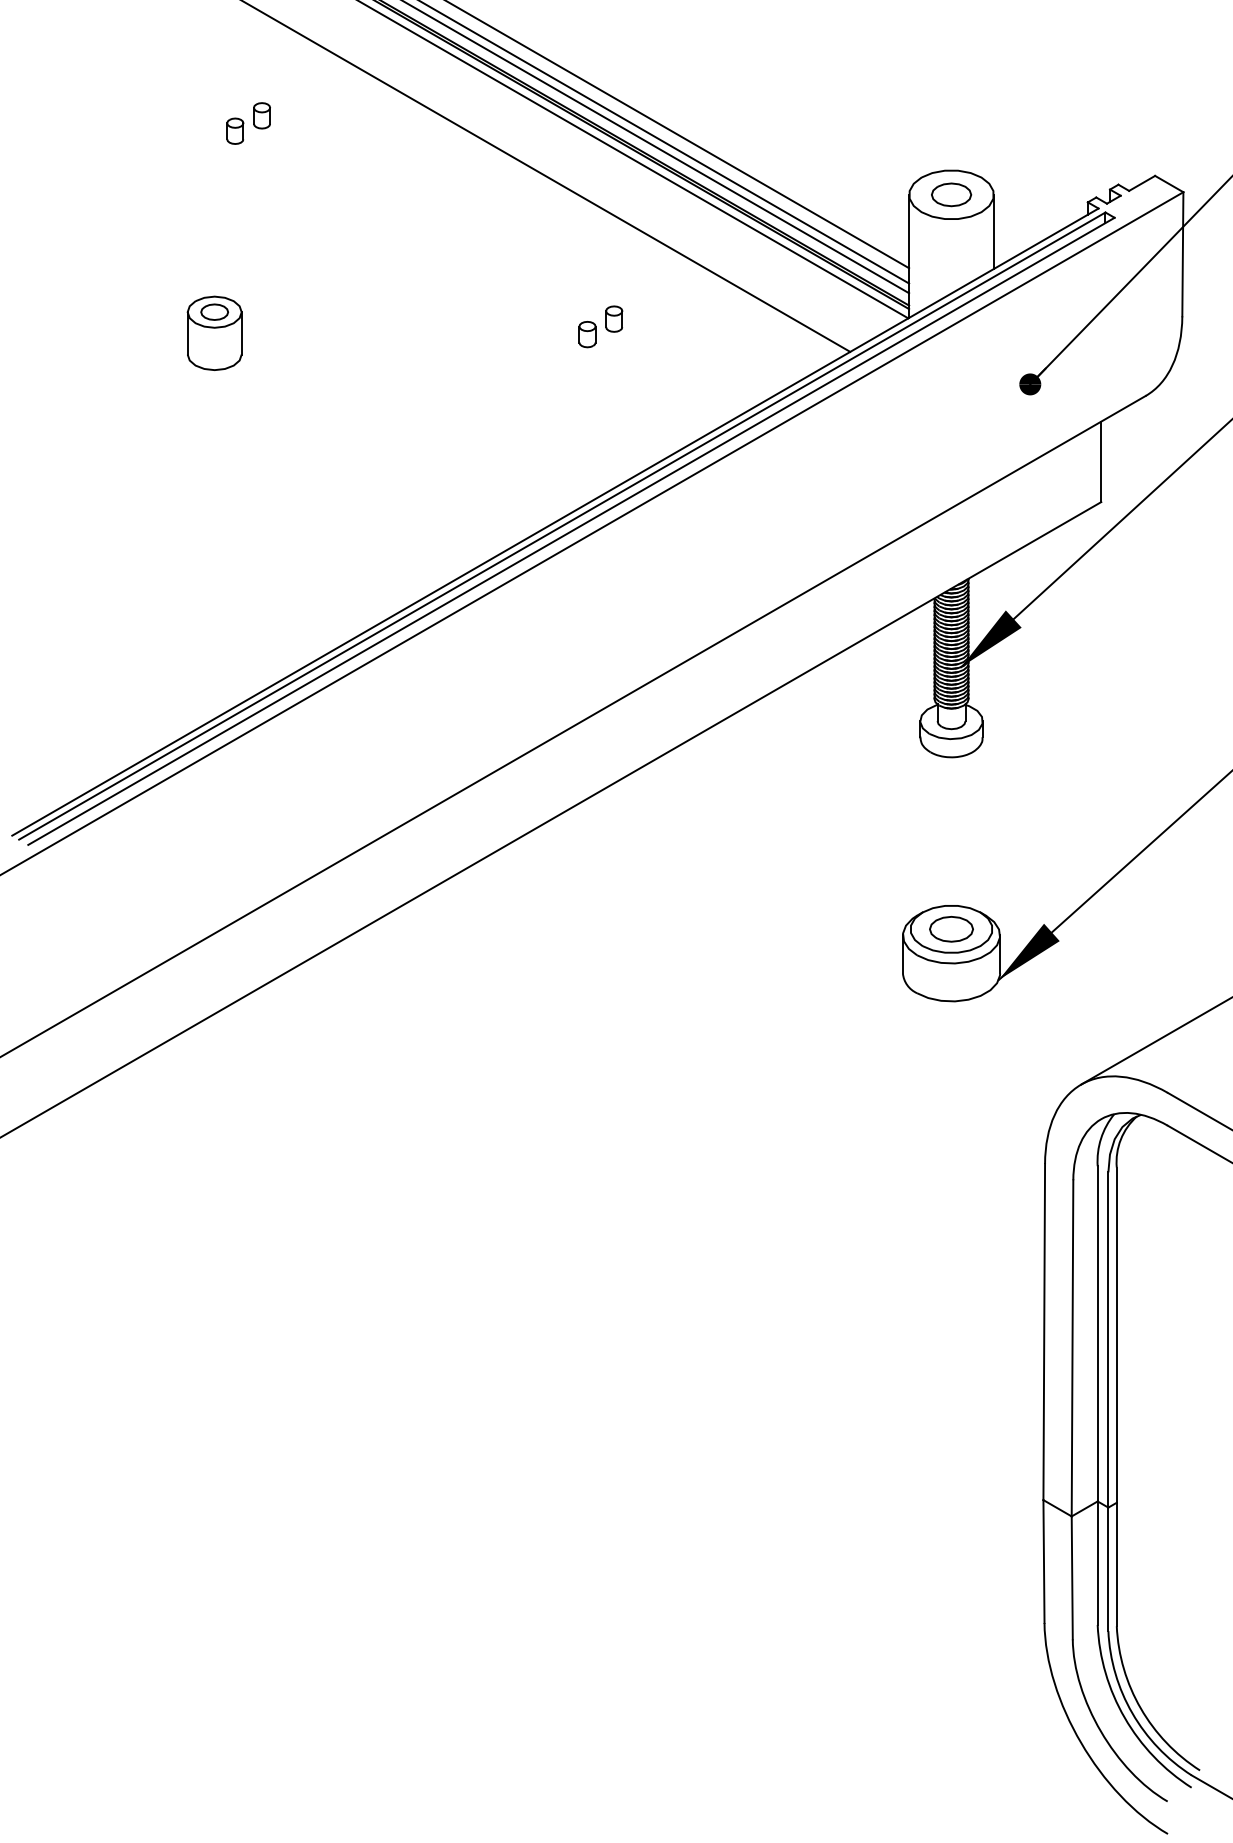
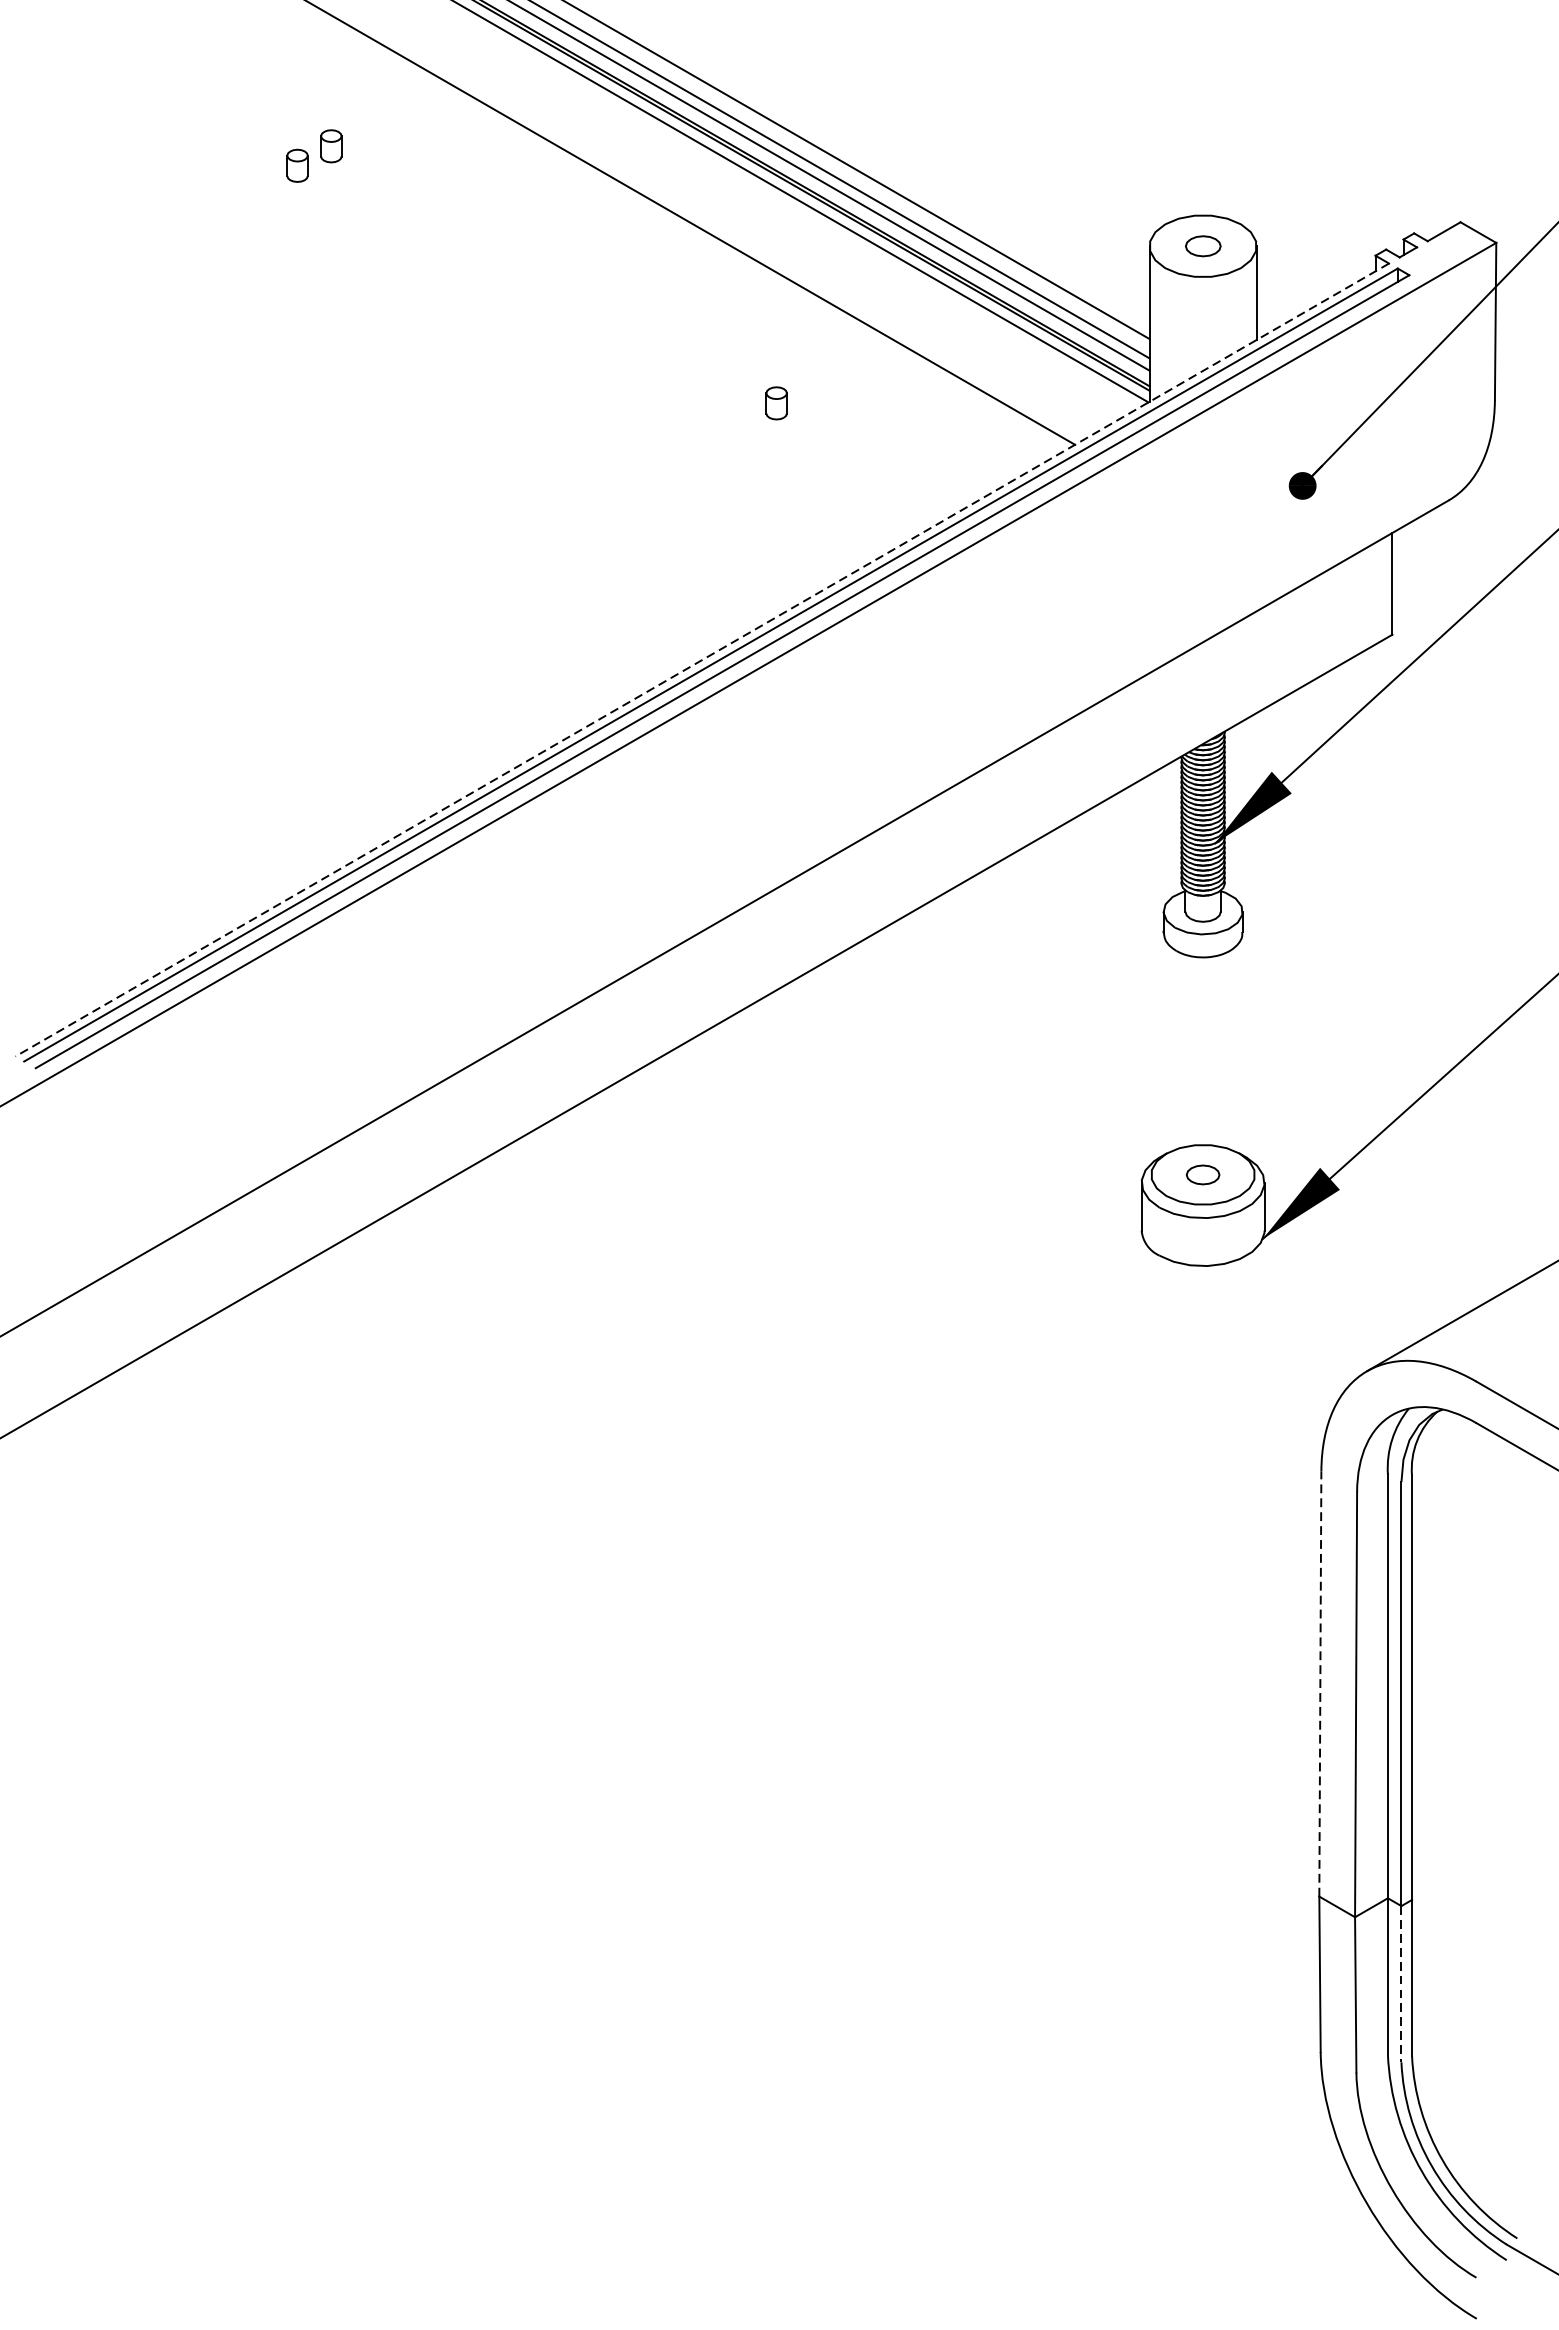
part: (951, 194) -> (1203, 245), size x0.7
part: (214, 332) -> (271, 420), removed
part: (587, 334) -> (742, 422), removed
line: (554, 522) -> (701, 660), solid -> dashed
part: (951, 929) -> (1203, 1175), size x0.6
line: (1044, 1331) -> (1320, 1683), solid -> dashed
line: (1108, 1569) -> (1401, 1984), solid -> dashed

